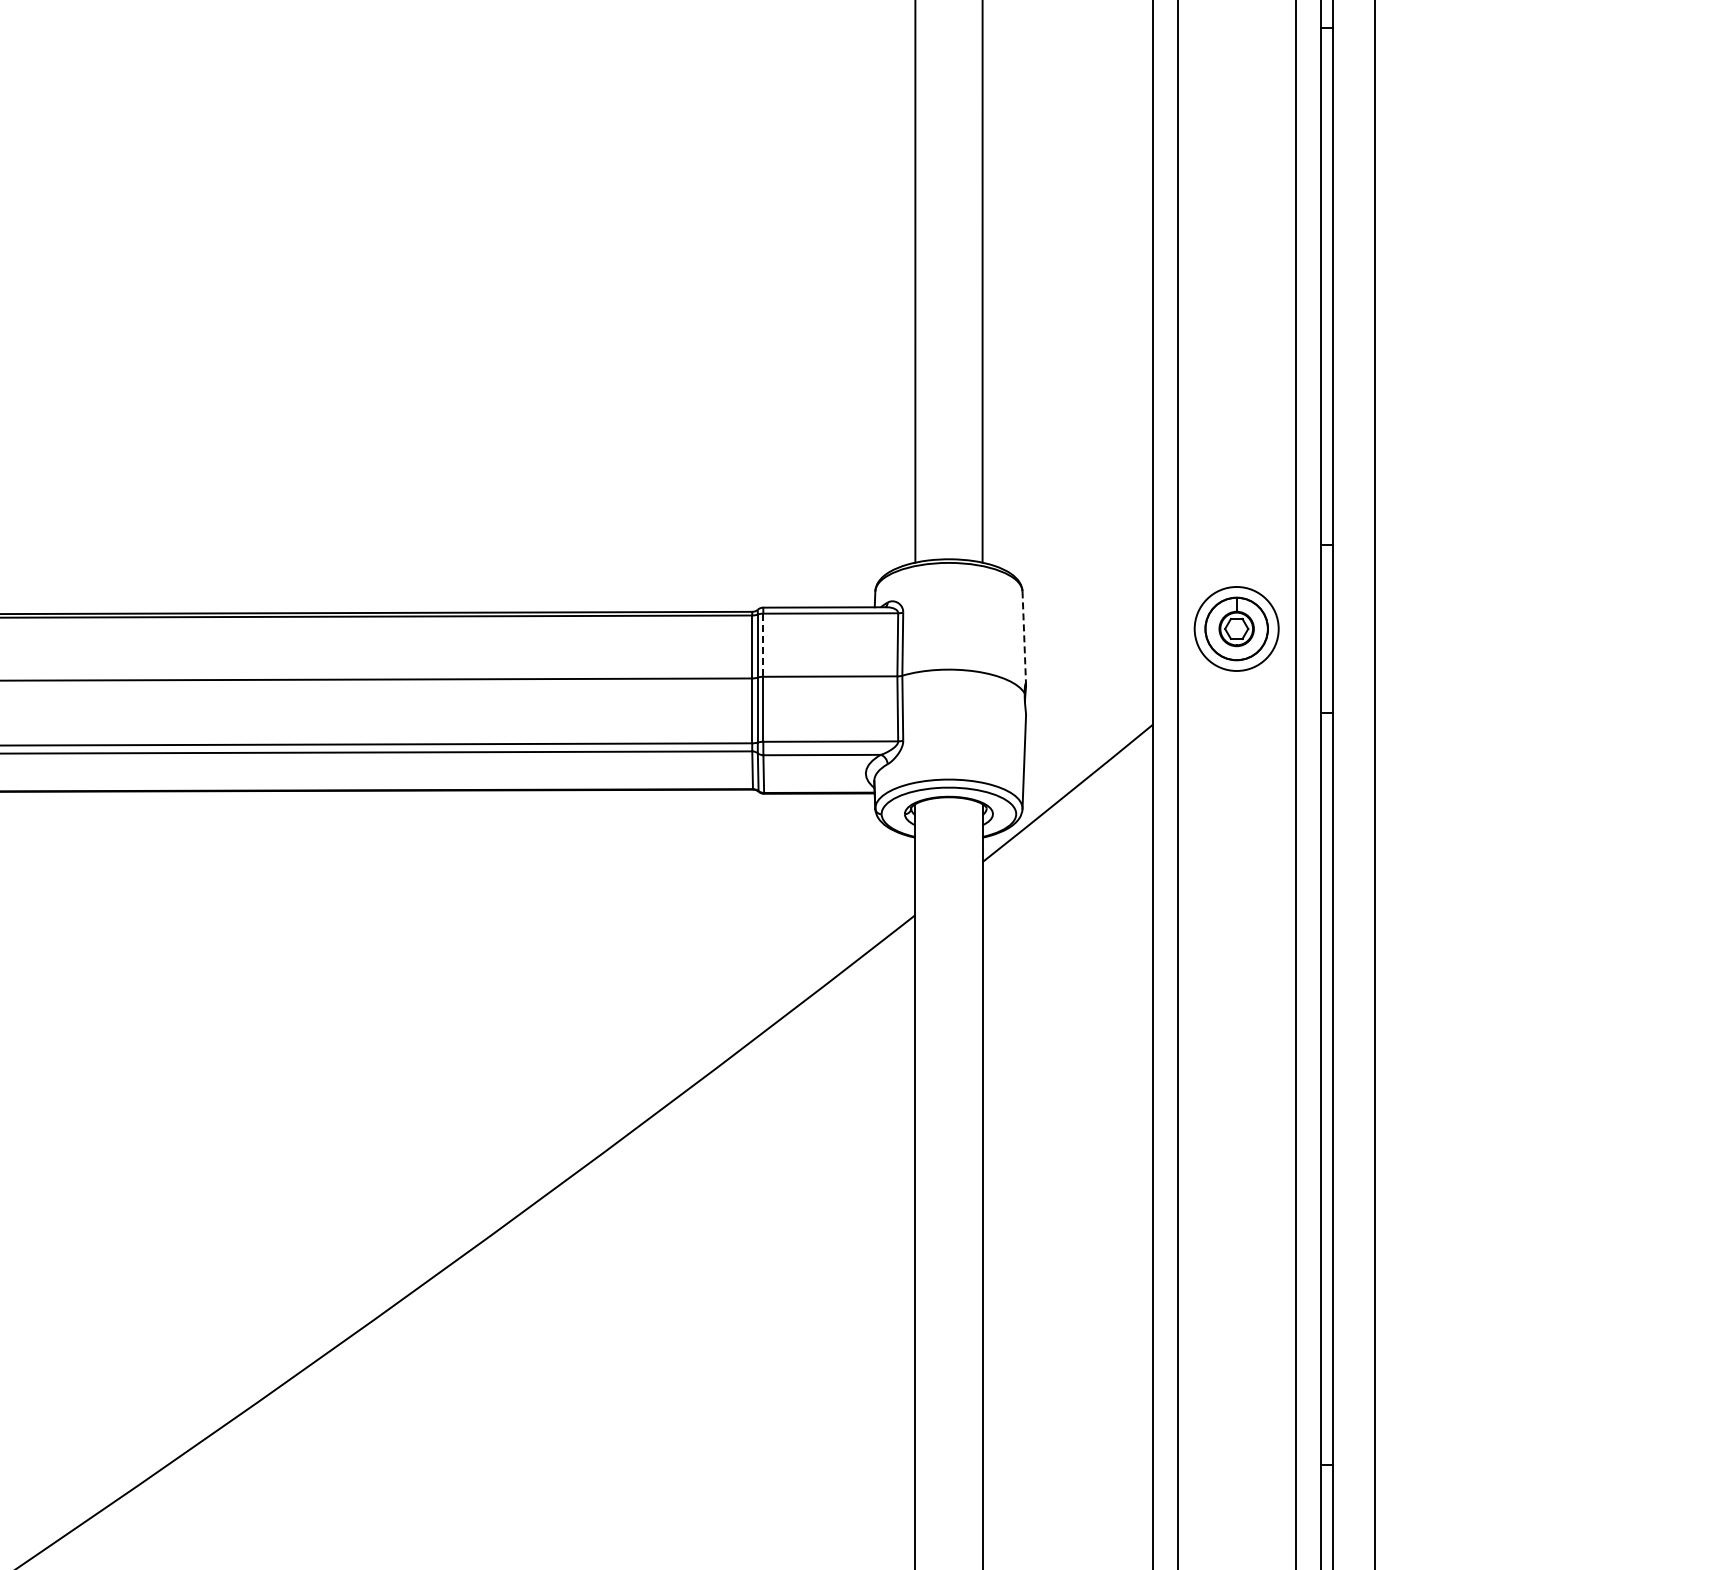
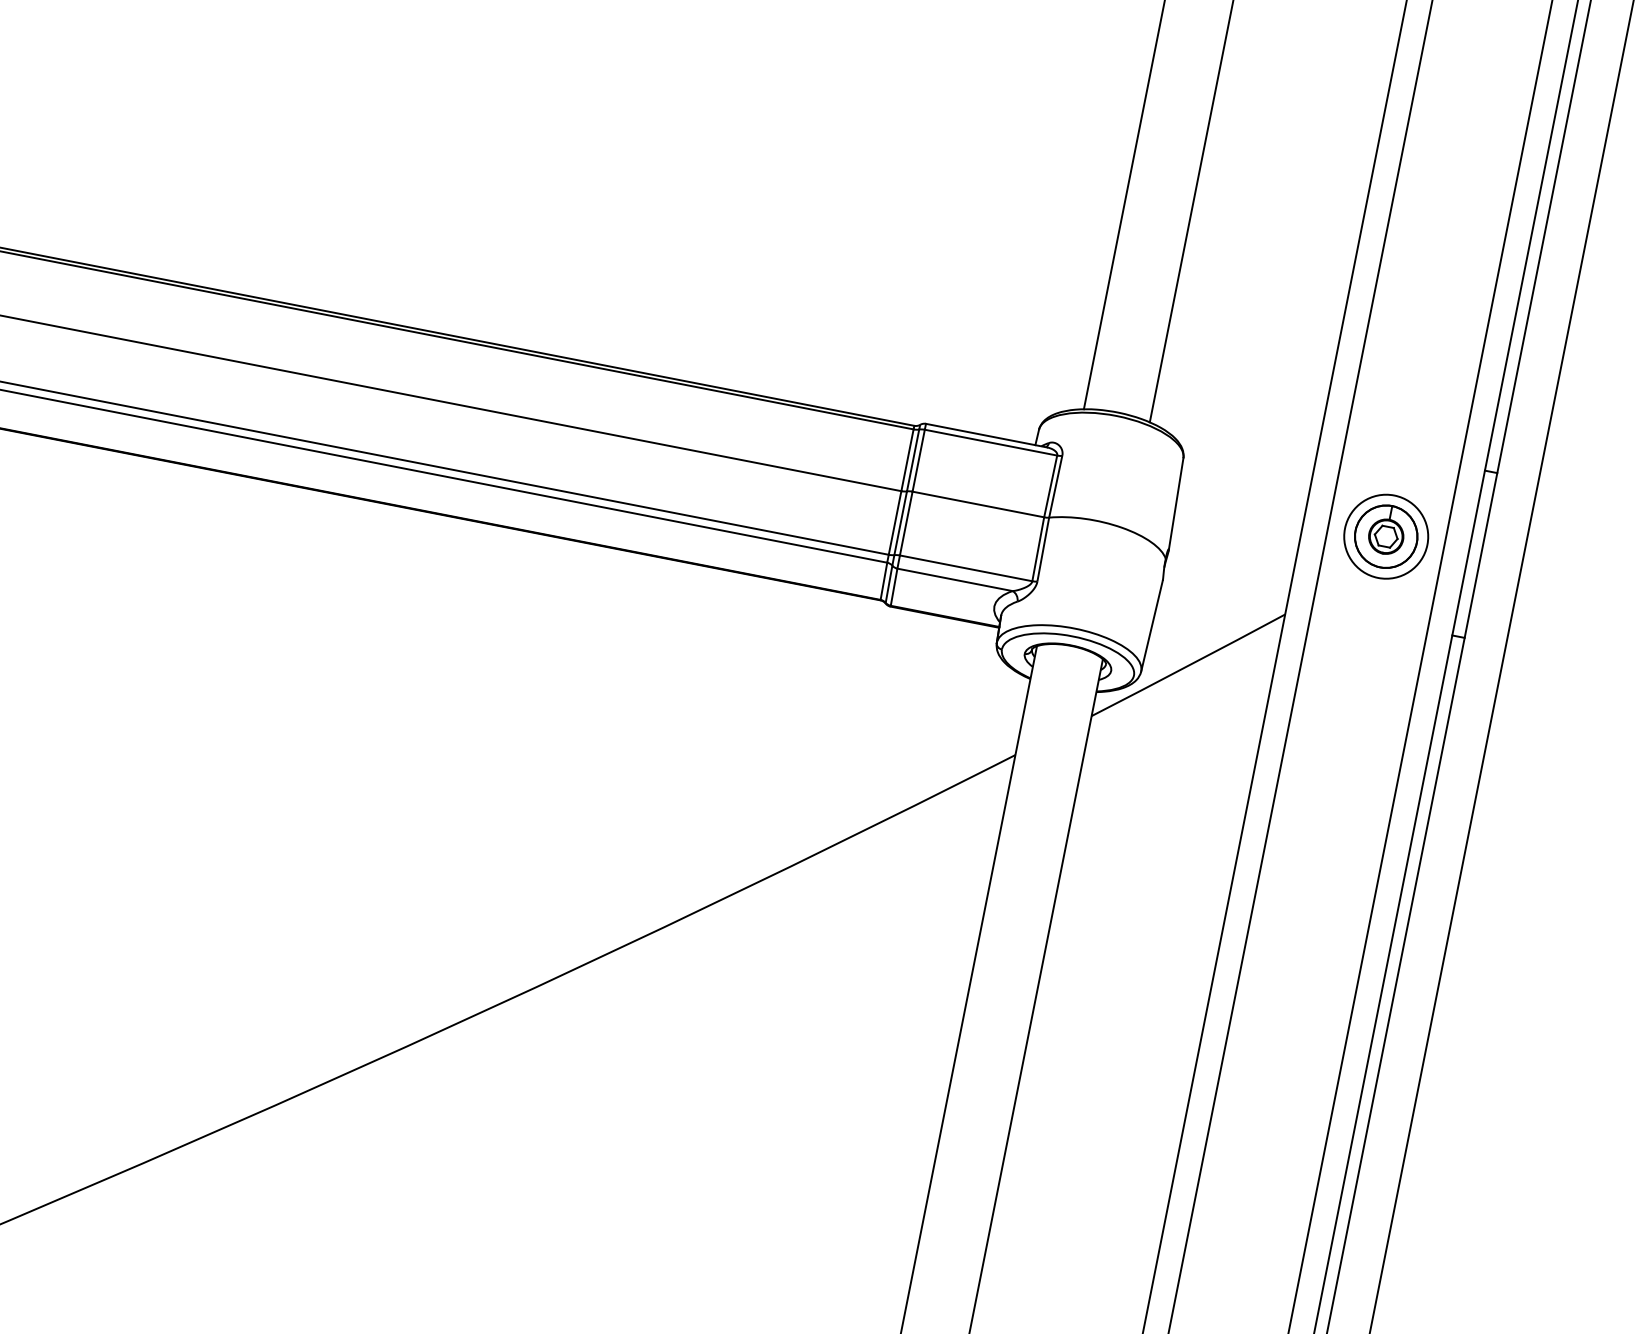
line: (1024, 638) -> (1176, 504), dashed -> solid
line: (763, 645) -> (918, 461), dashed -> solid

